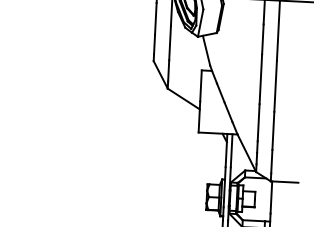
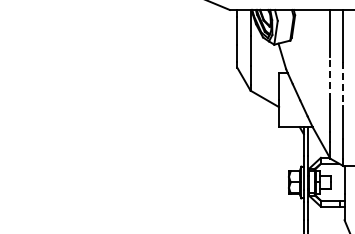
line: (261, 79) -> (330, 78), solid -> dashed
line: (275, 86) -> (343, 84), solid -> dashed

